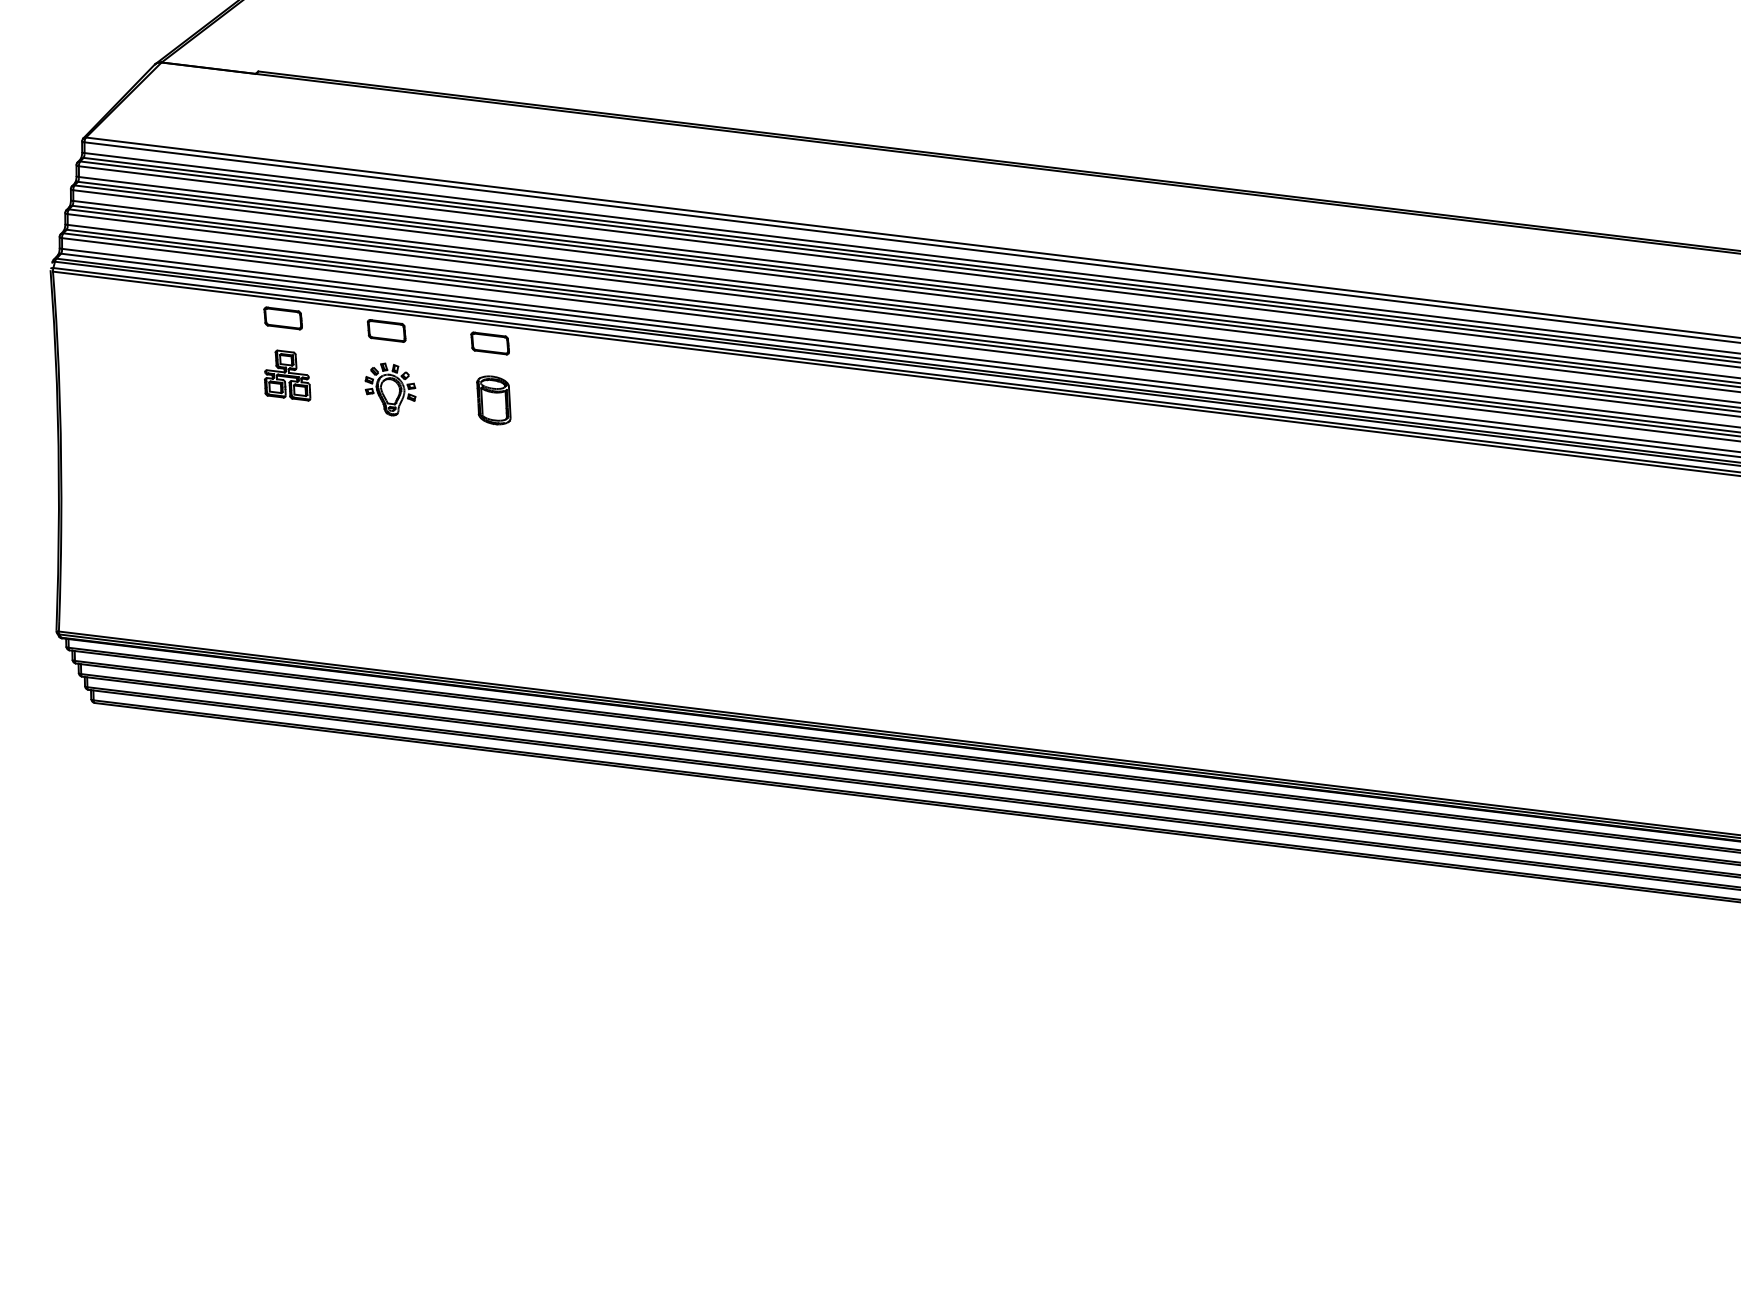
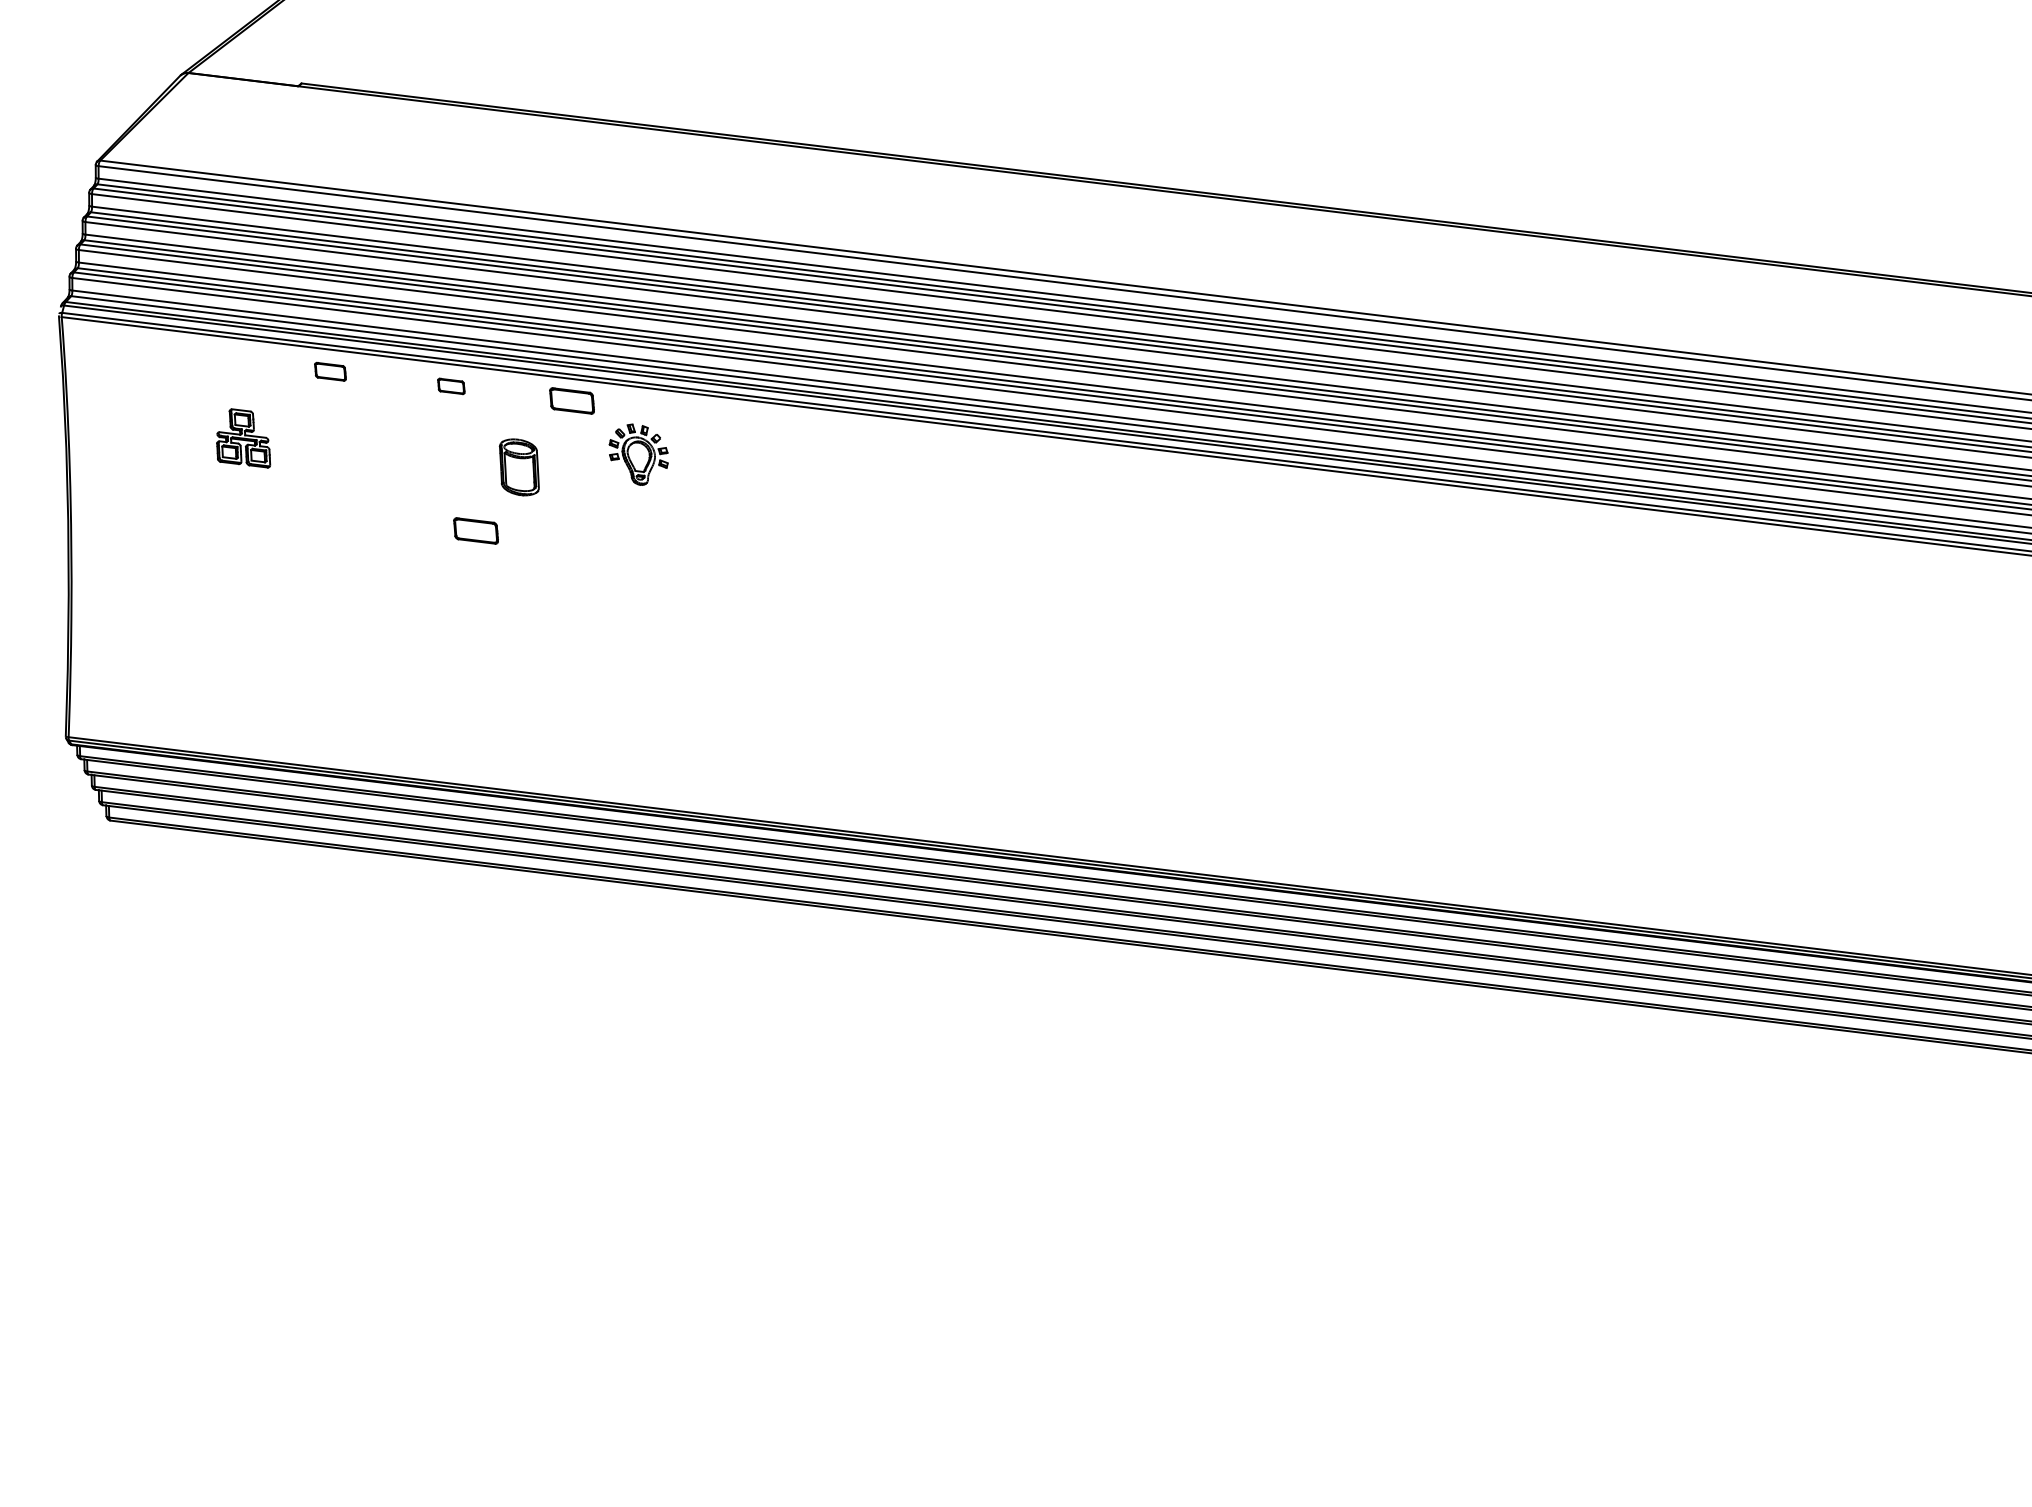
part: (283, 318) -> (330, 371), size x0.7
part: (386, 331) -> (451, 386), size x0.6
part: (287, 375) -> (243, 438), moved
part: (390, 389) -> (638, 454), moved
part: (493, 400) -> (518, 467), moved
part: (407, 454) -> (475, 530), added

